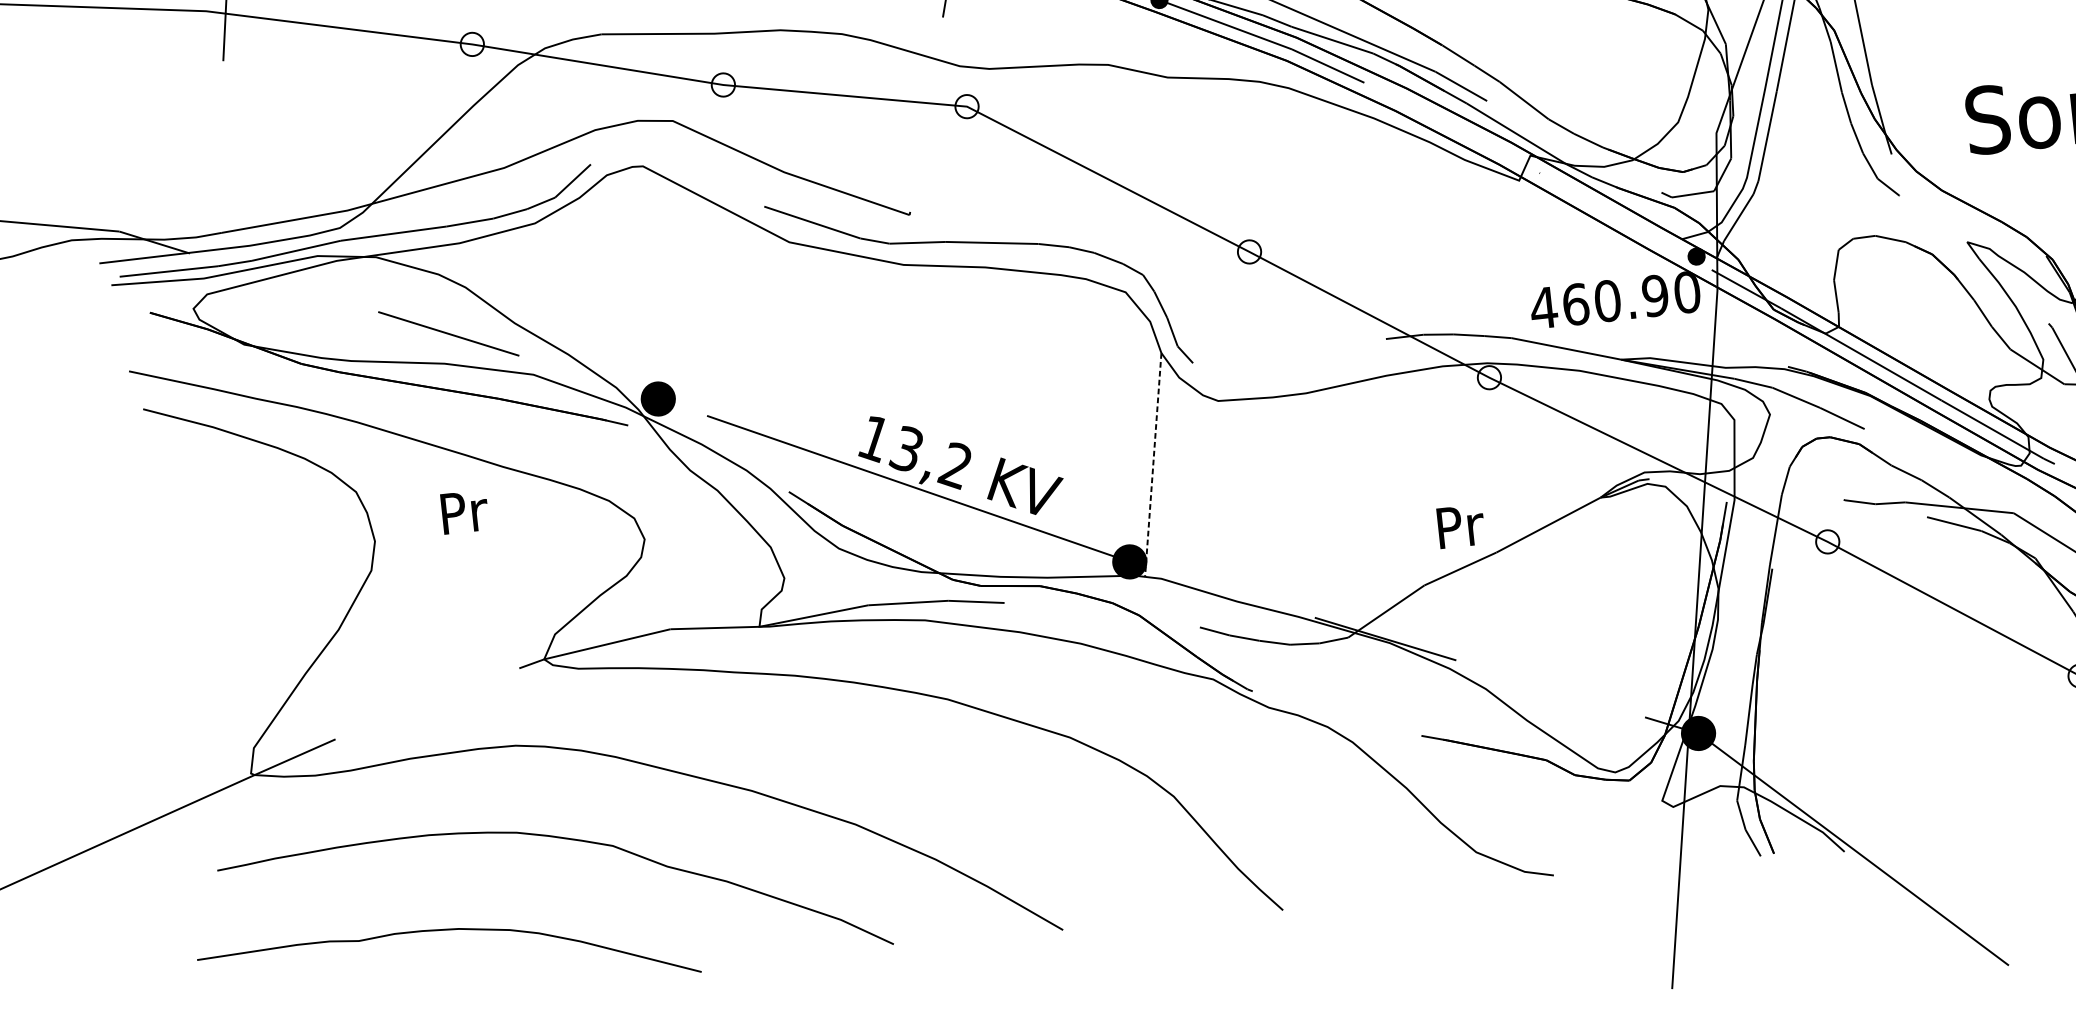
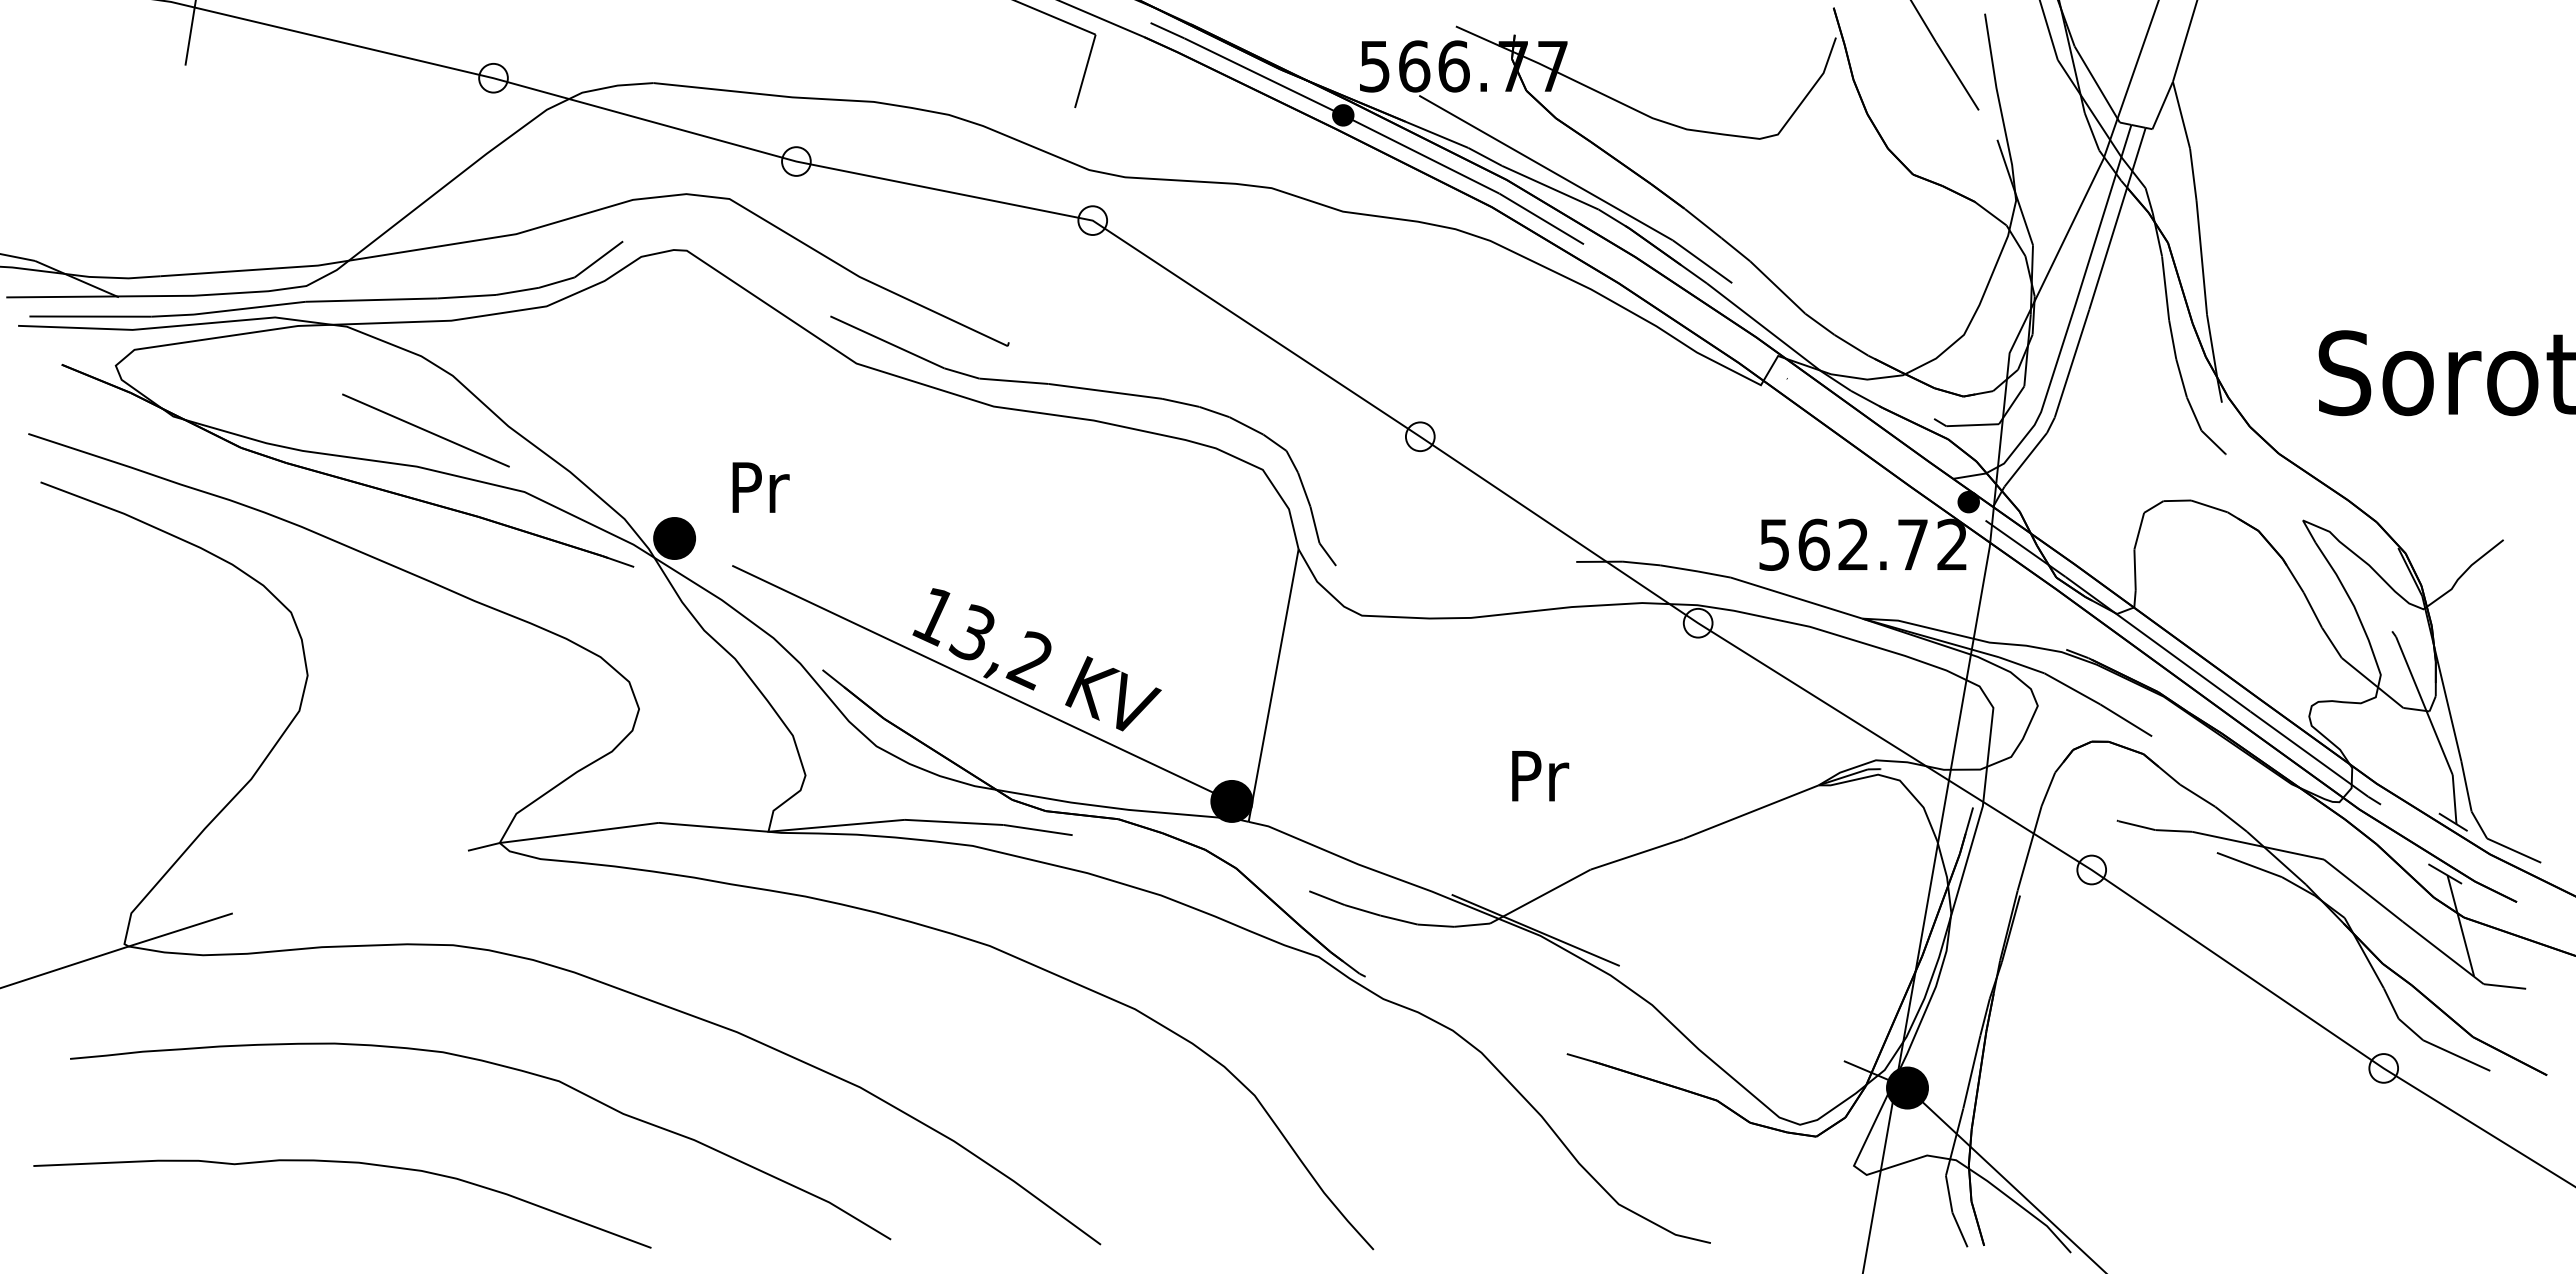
text: (1614, 299) -> (1862, 544), 460.90 -> 562.72
line: (1153, 464) -> (1273, 685), dashed -> solid
text: (464, 512) -> (760, 487), moved
text: (1461, 526) -> (1540, 776), moved

